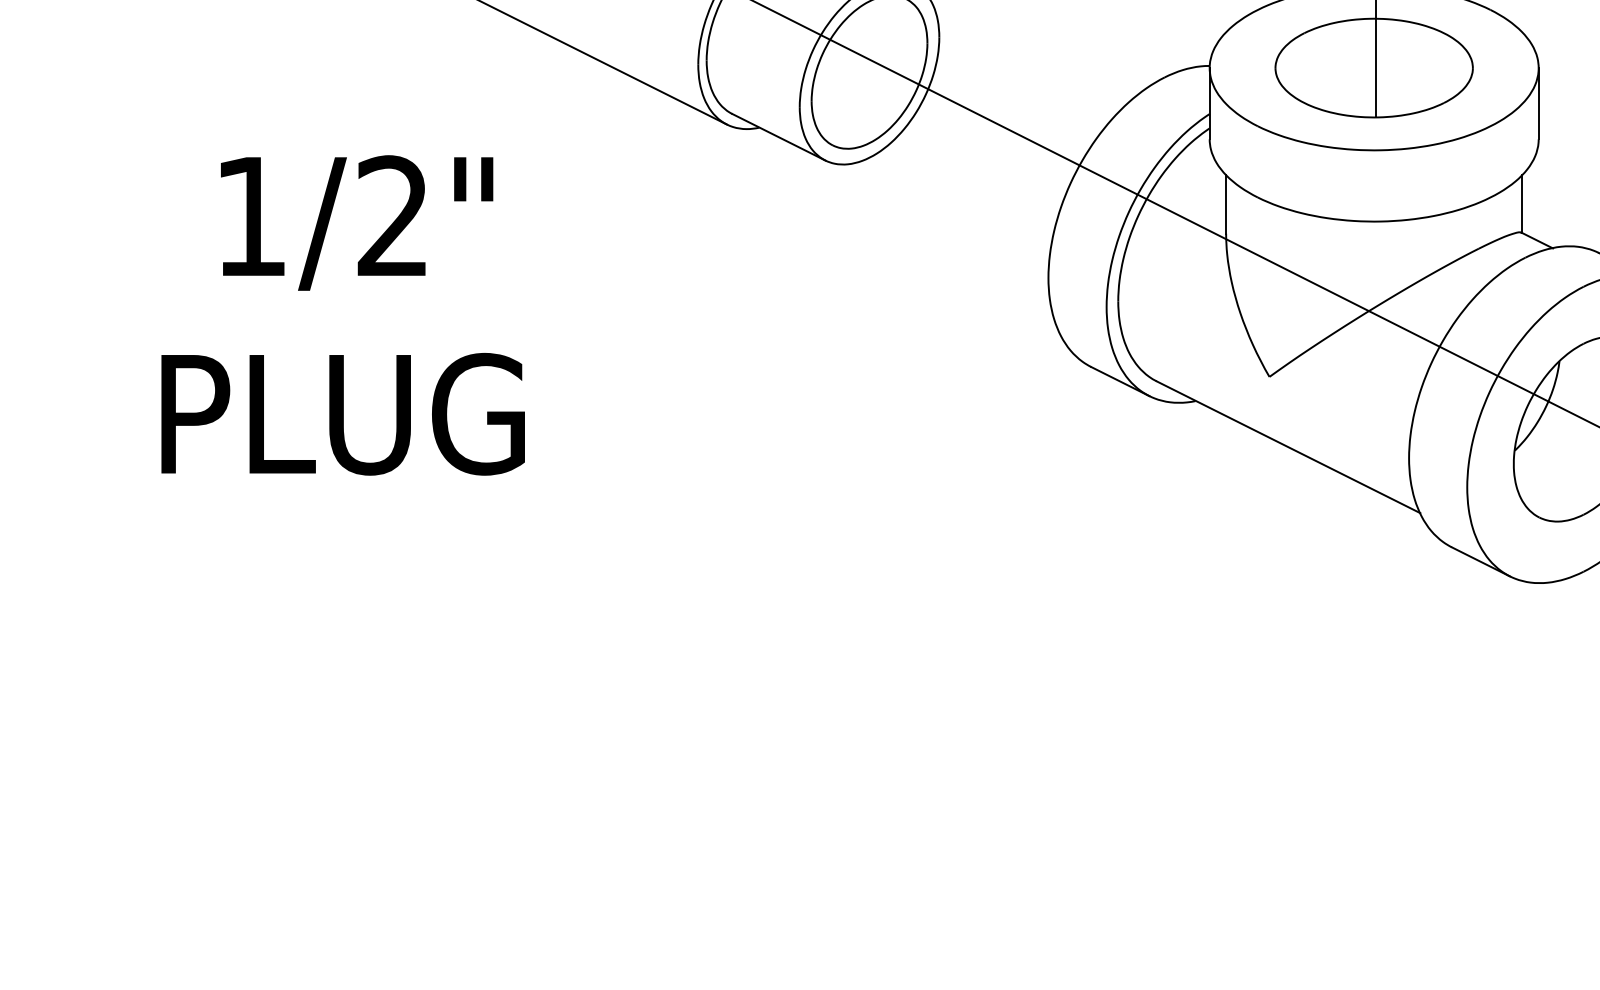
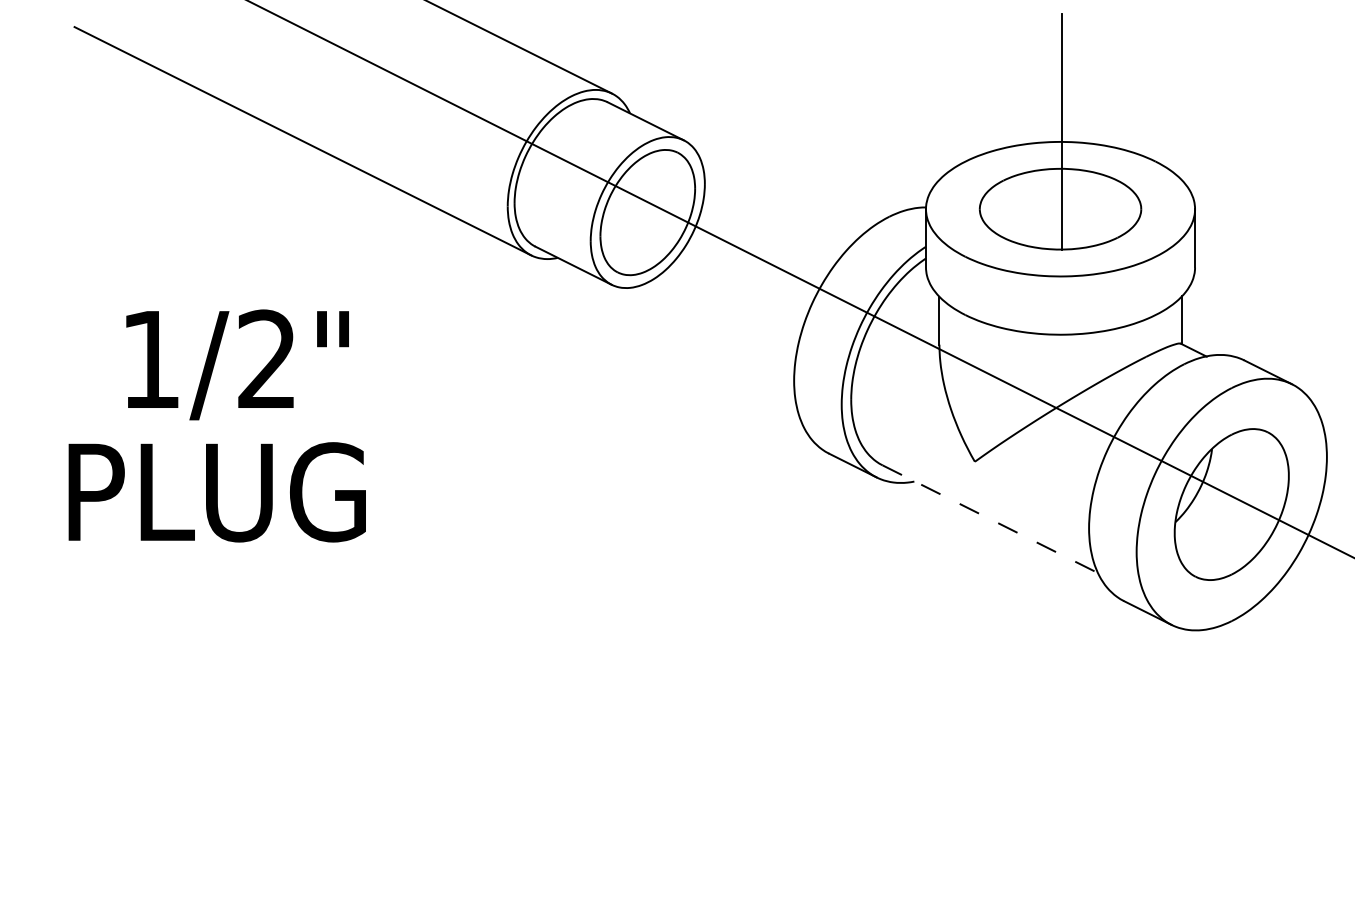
text: (356, 222) -> (237, 364), moved
line: (1288, 447) -> (990, 519), solid -> dashed

